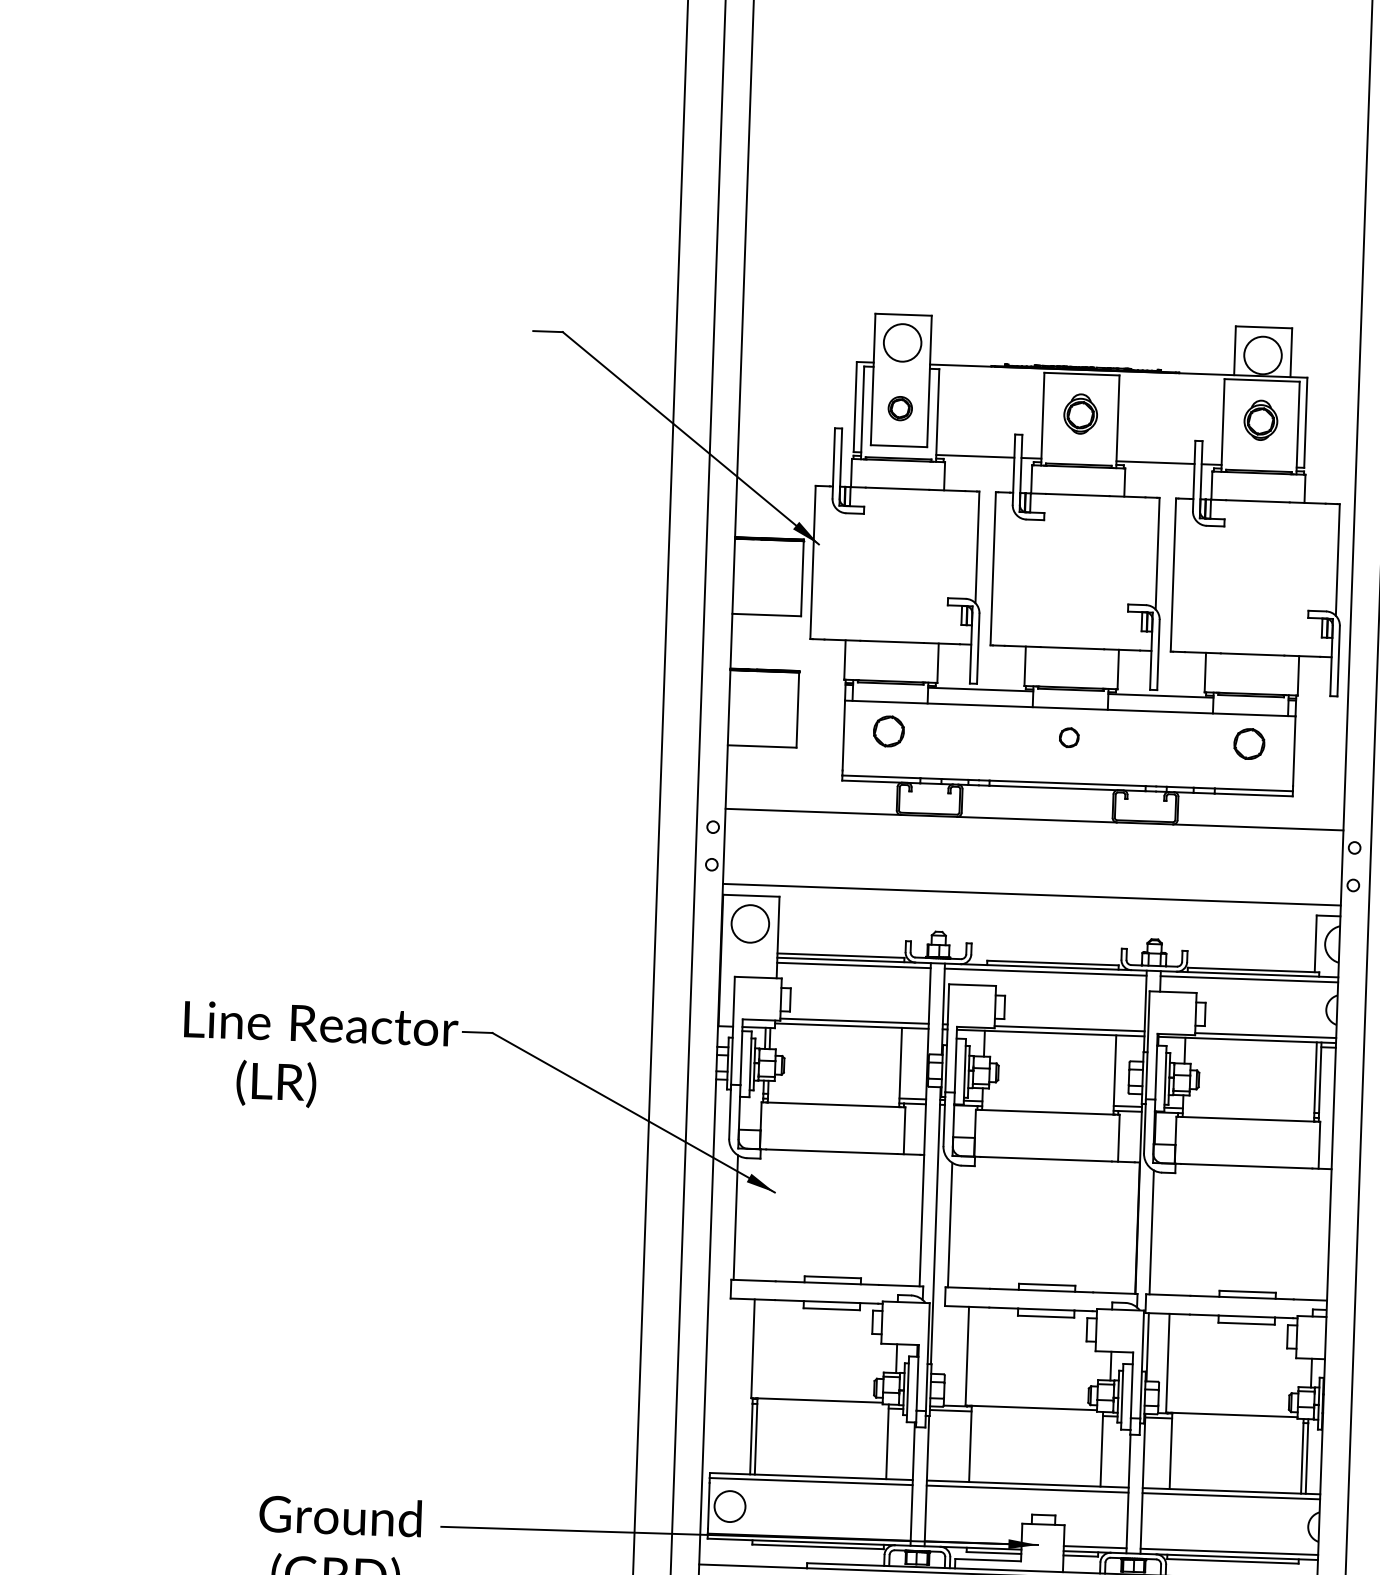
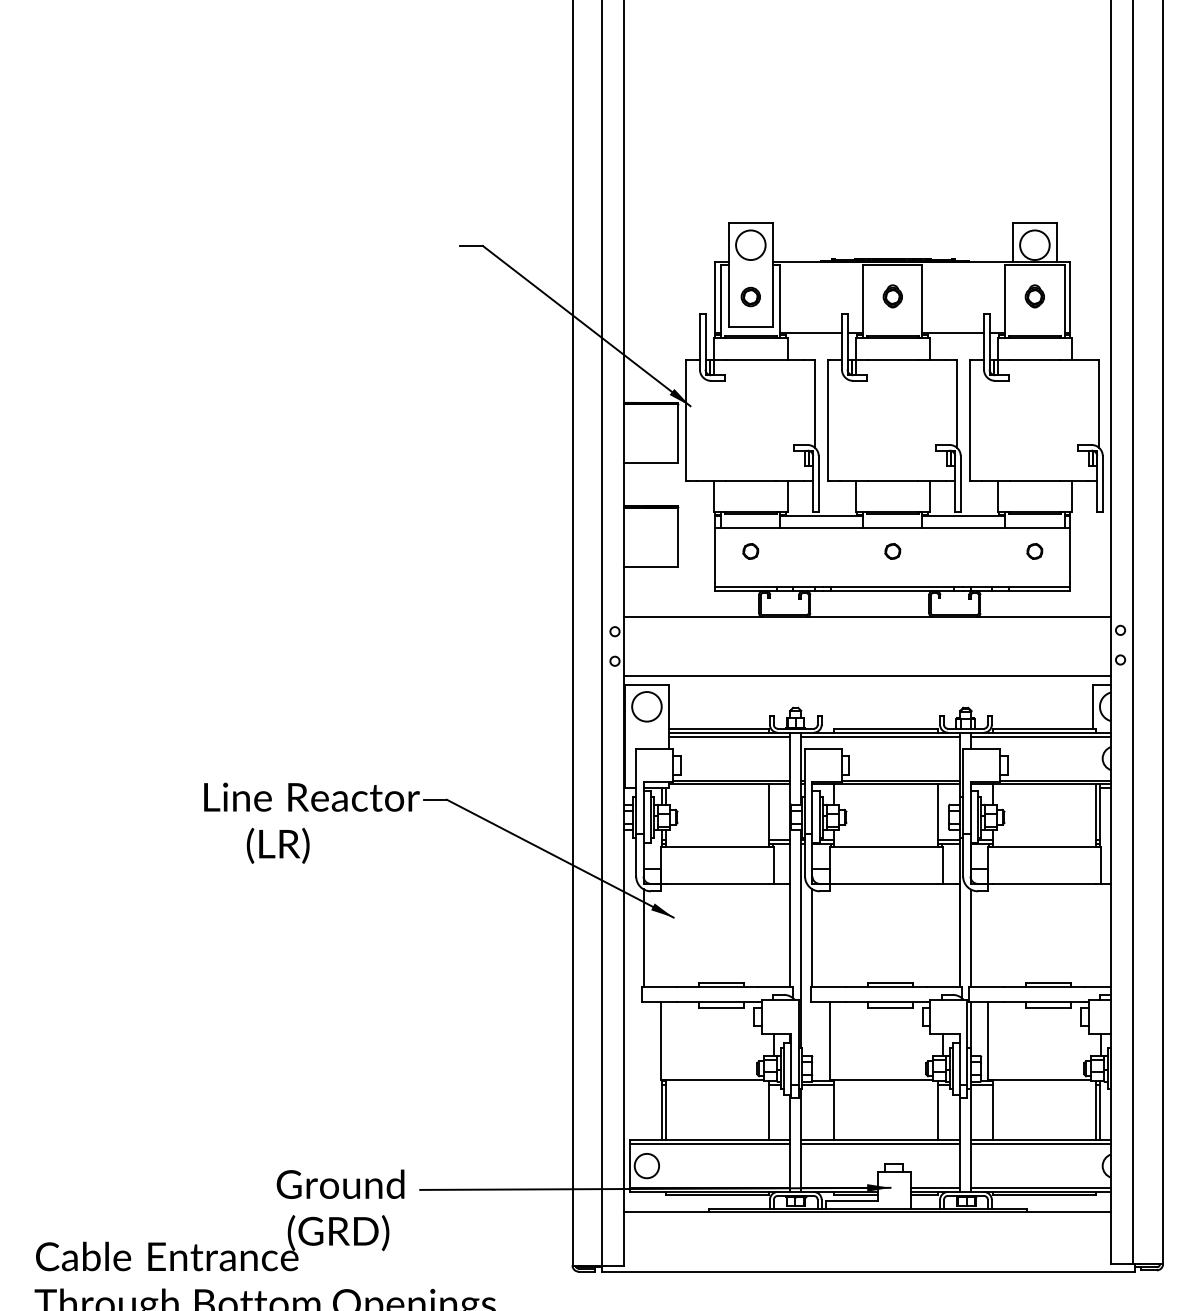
part: (1080, 414) -> (892, 296), size x0.71
part: (1260, 420) -> (1034, 296), size x0.71
part: (888, 731) -> (750, 551), size x0.62
part: (1248, 744) -> (1034, 551), size x0.62

